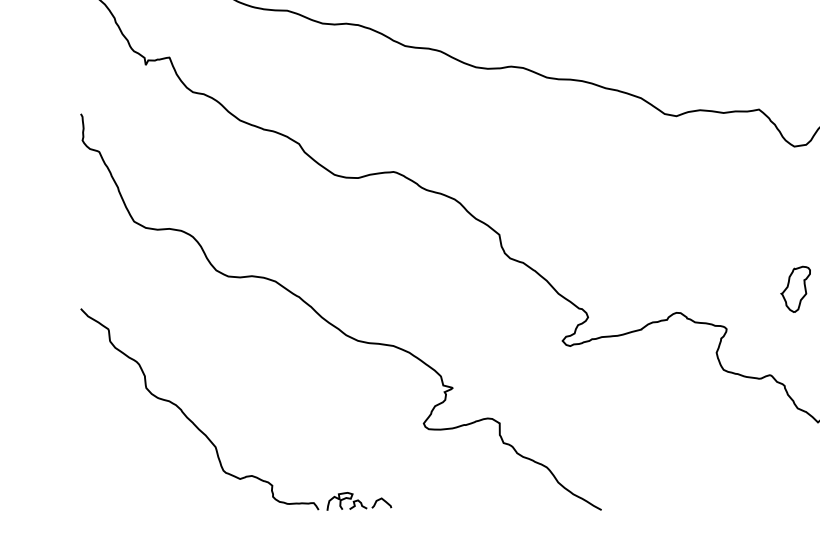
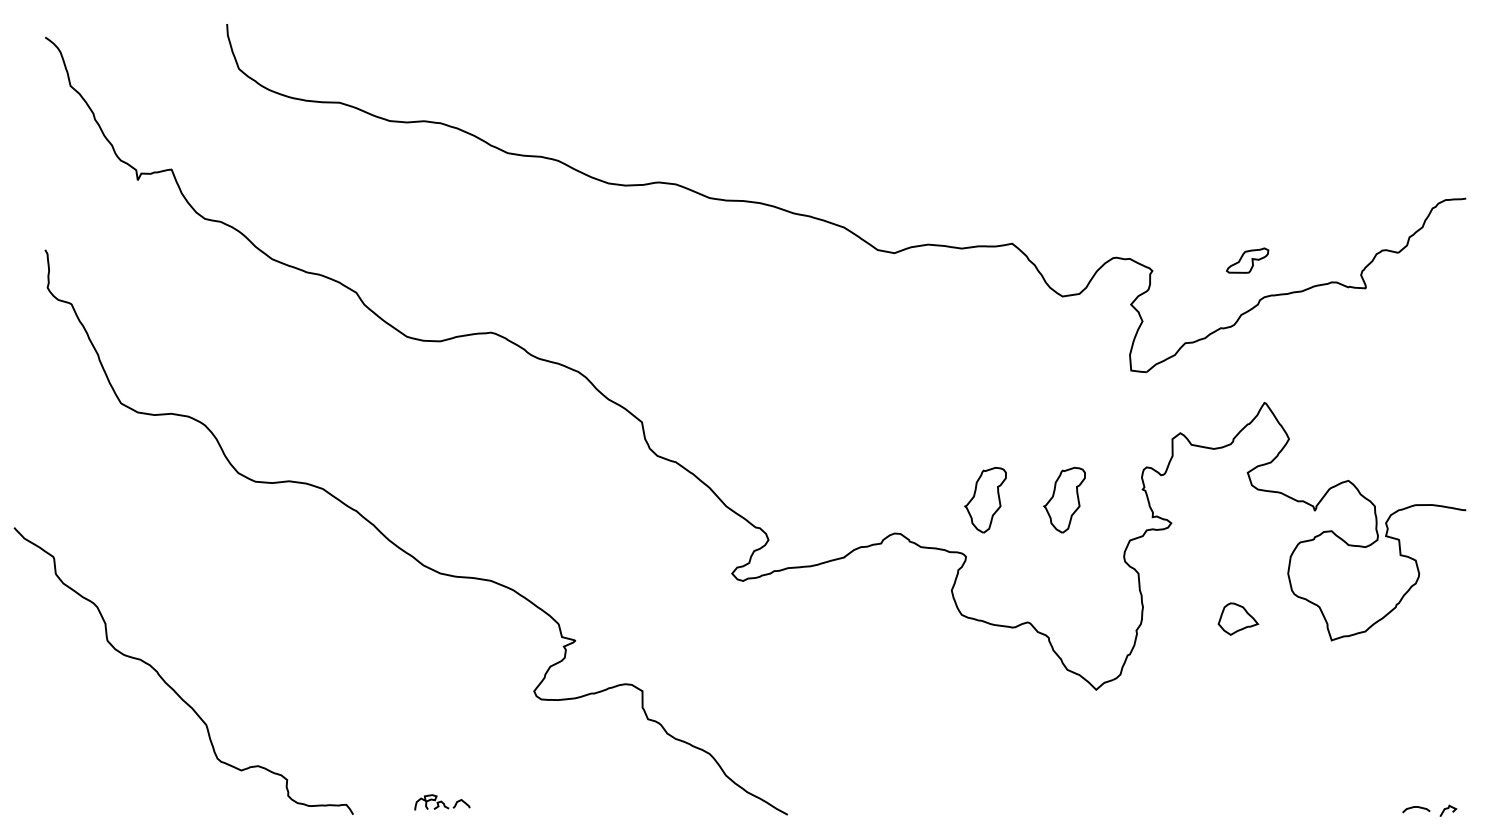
part: (740, 288) -> (985, 499), added
curve: (190, 419) -> (170, 685), moved
part: (359, 501) -> (442, 802), size x0.6

